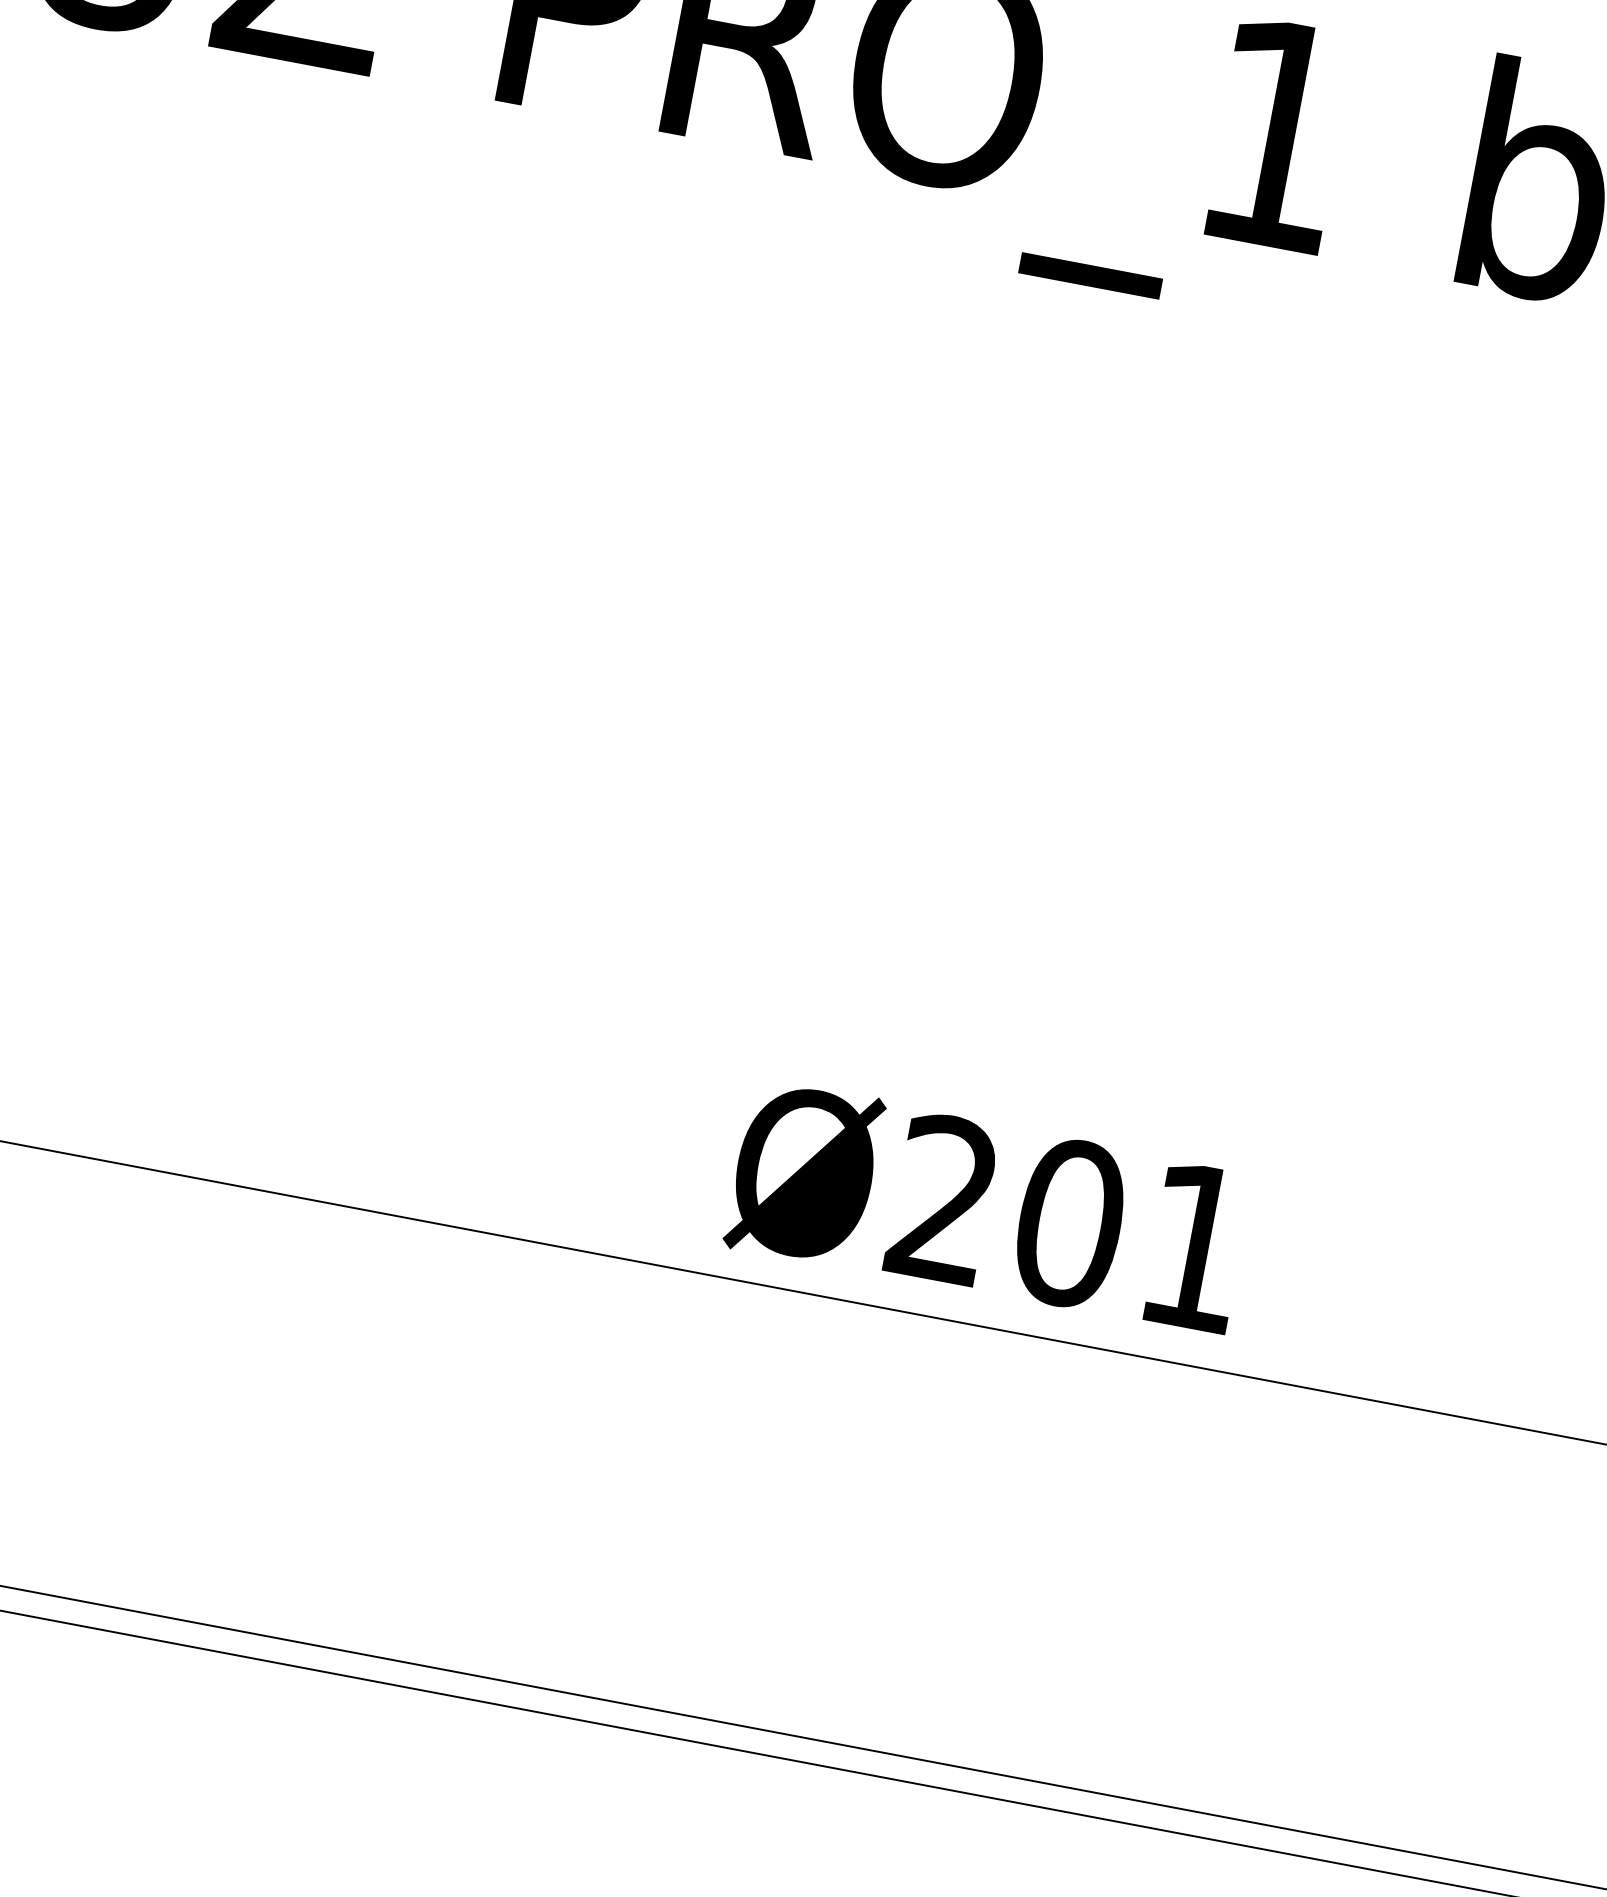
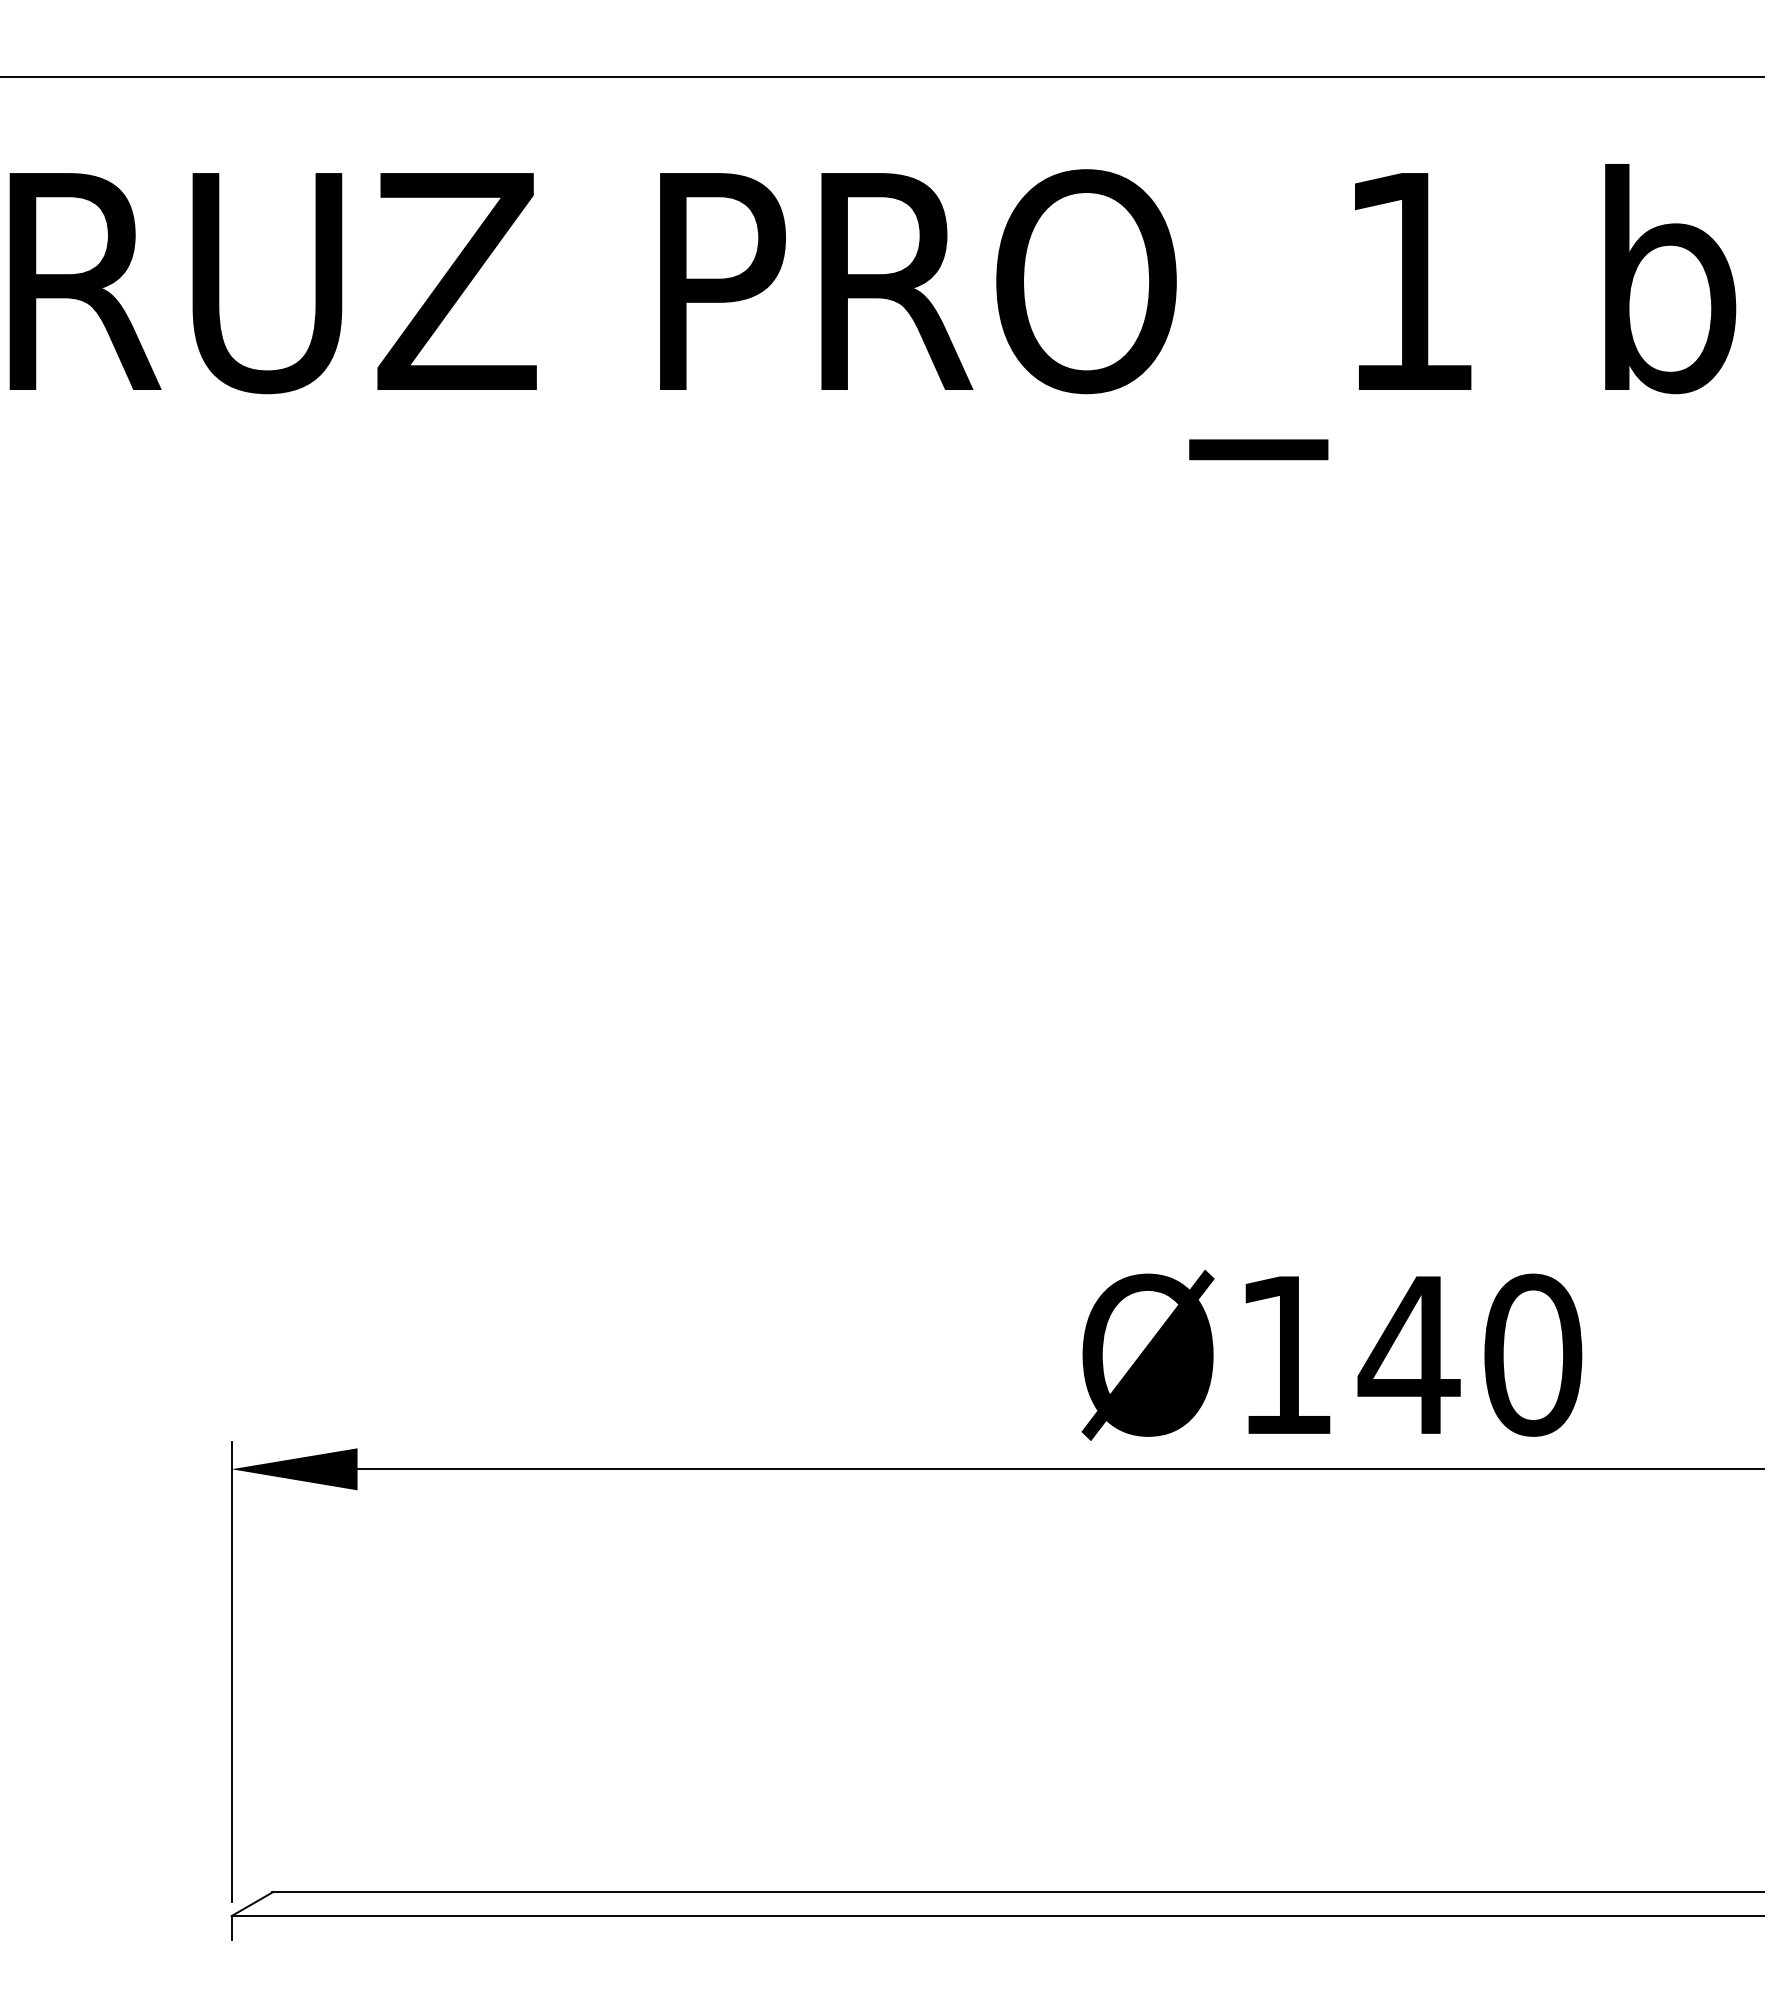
text: (1071, 1222) -> (1410, 1354), Ø201 -> Ø140

